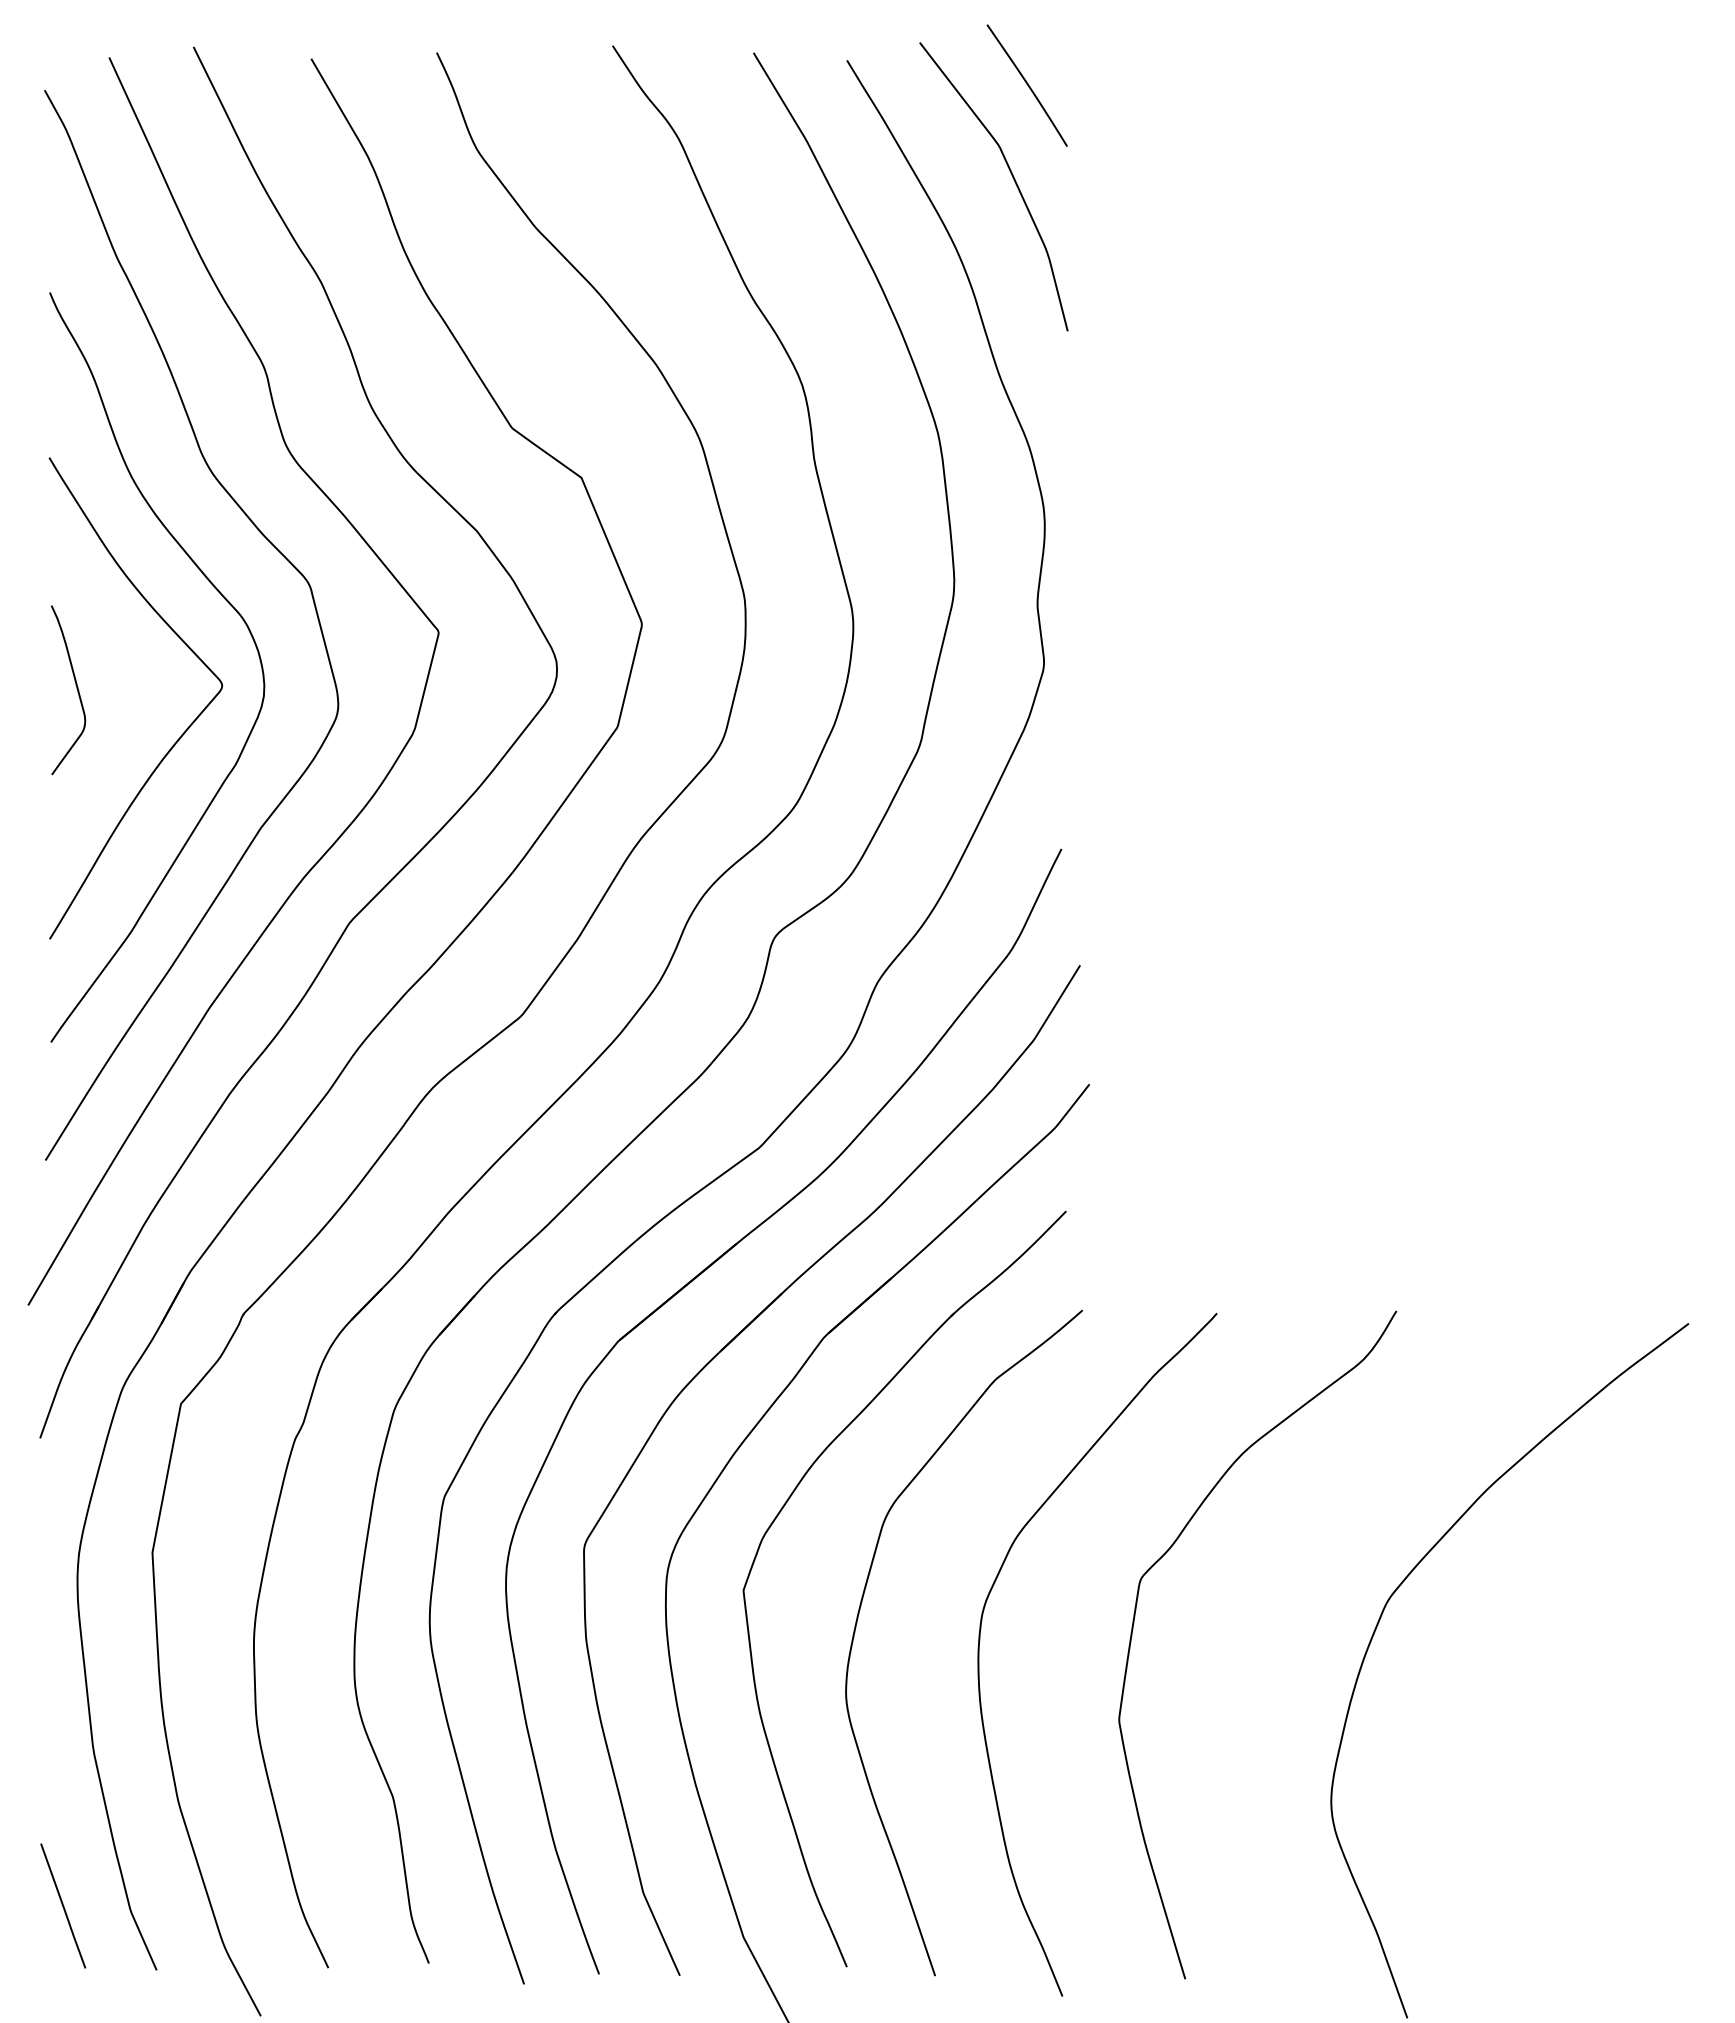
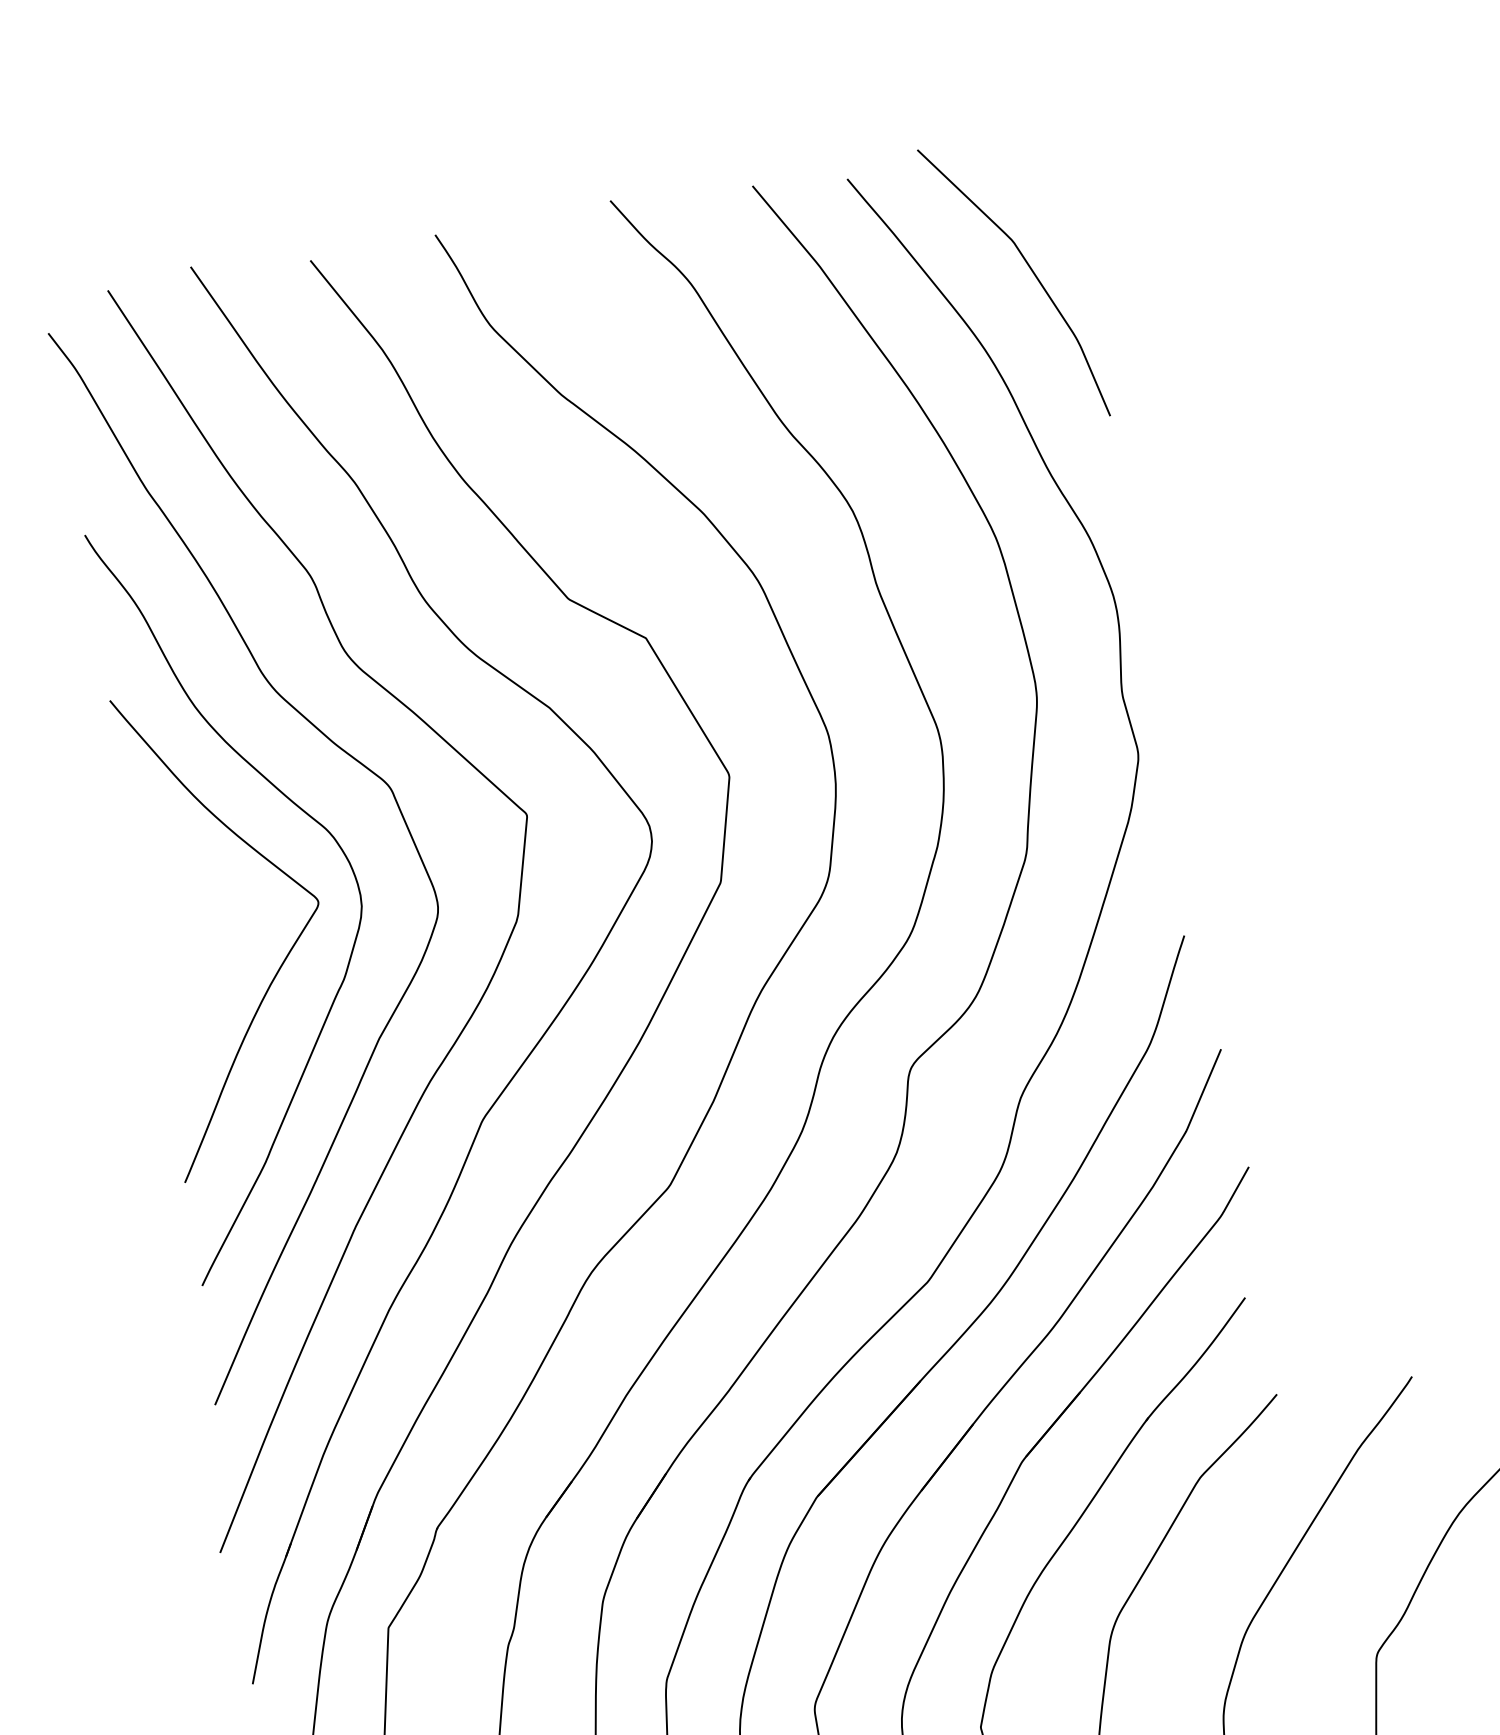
curve: (1026, 84) -> (1030, 175), removed
curve: (76, 688) -> (172, 927), removed

